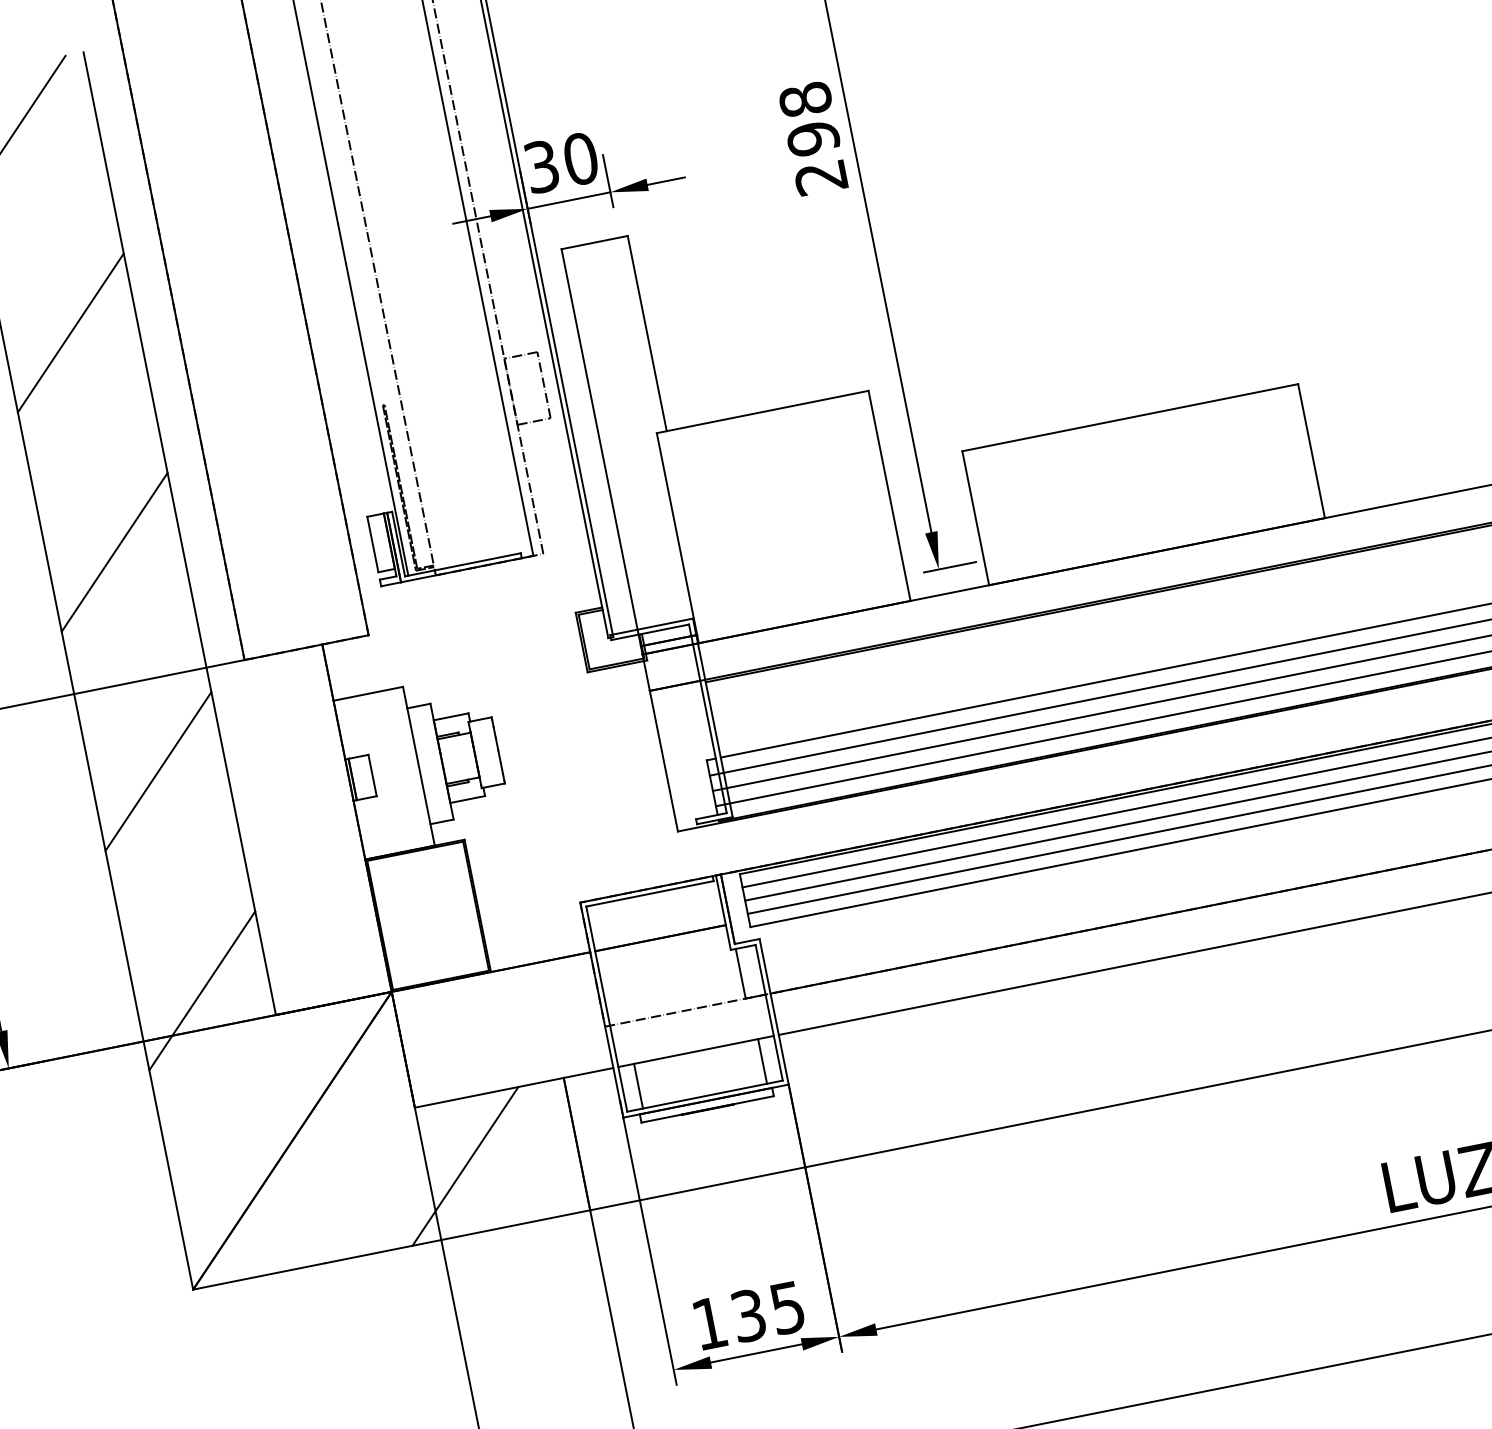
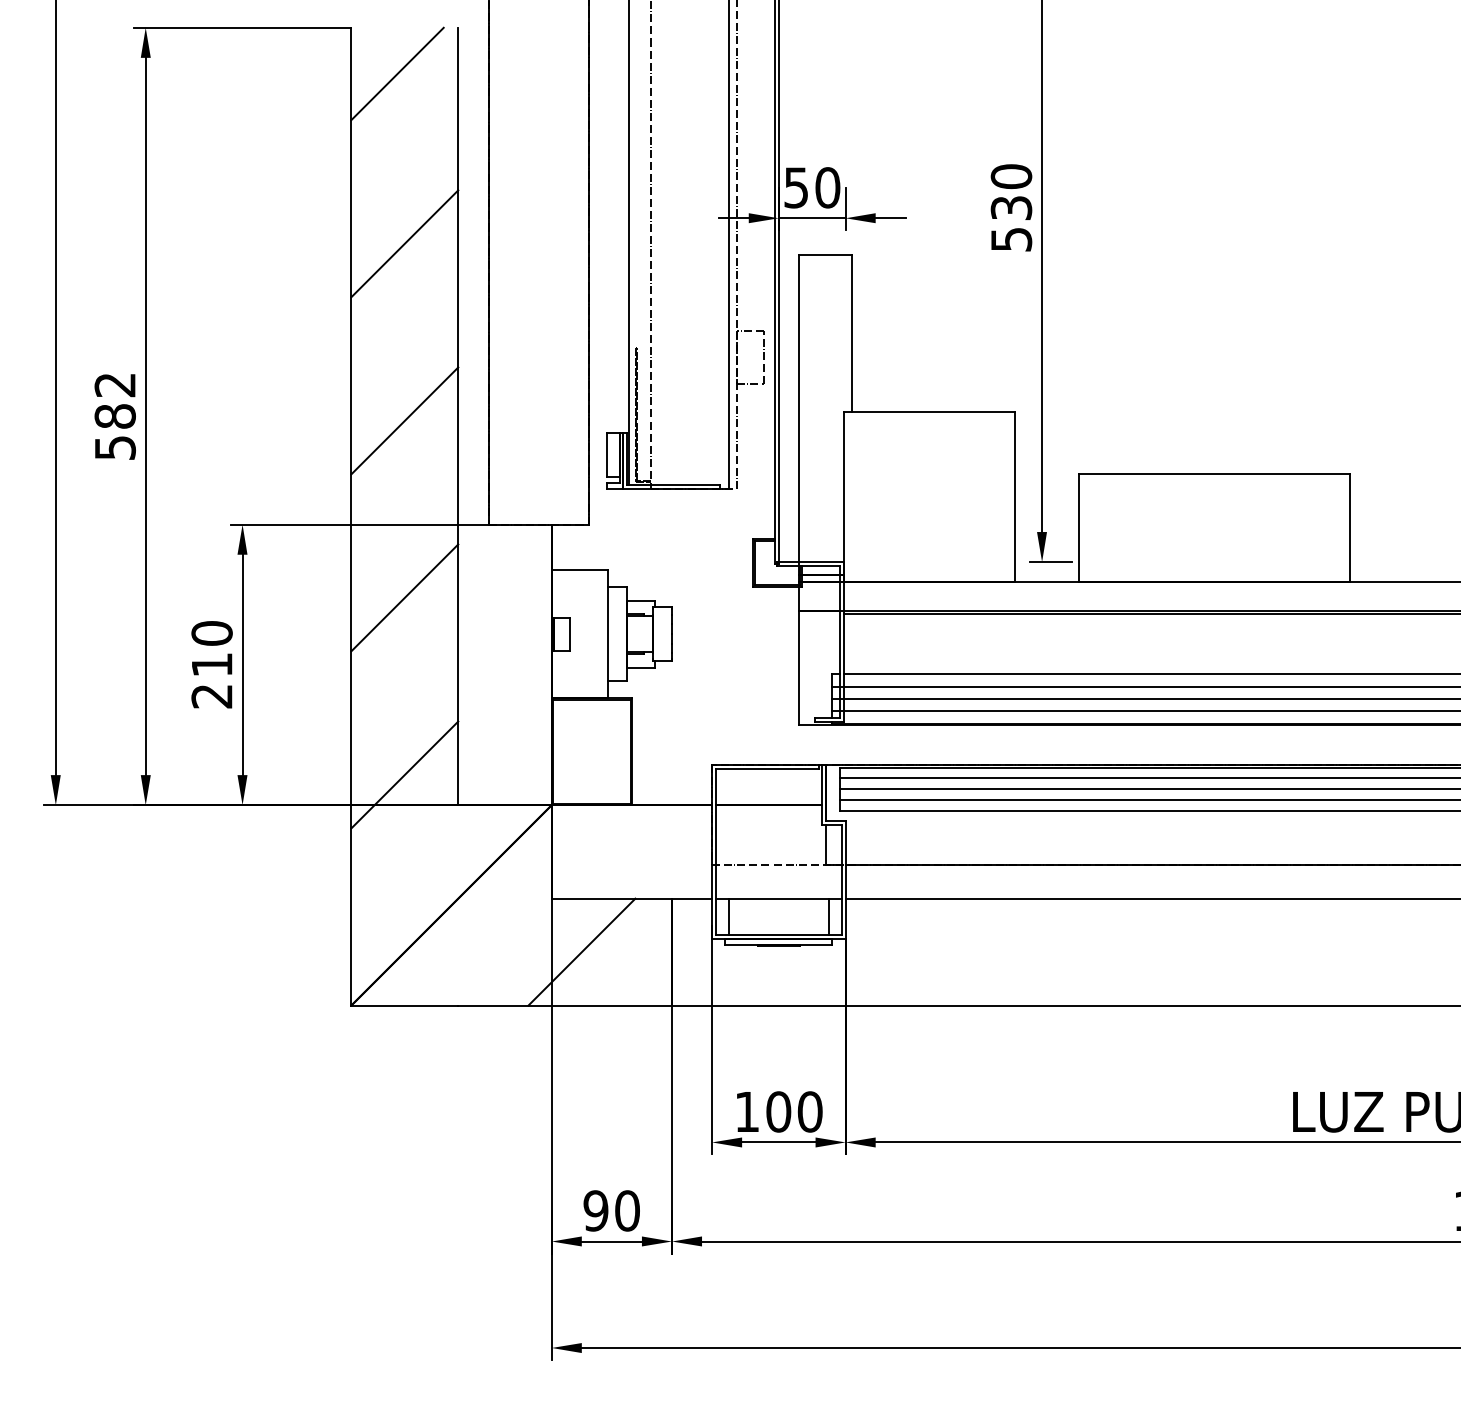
text: (813, 137) -> (1011, 207), 298 -> 530
text: (541, 166) -> (796, 187), 30 -> 50
text: (768, 1311) -> (794, 1111), 135 -> 100

